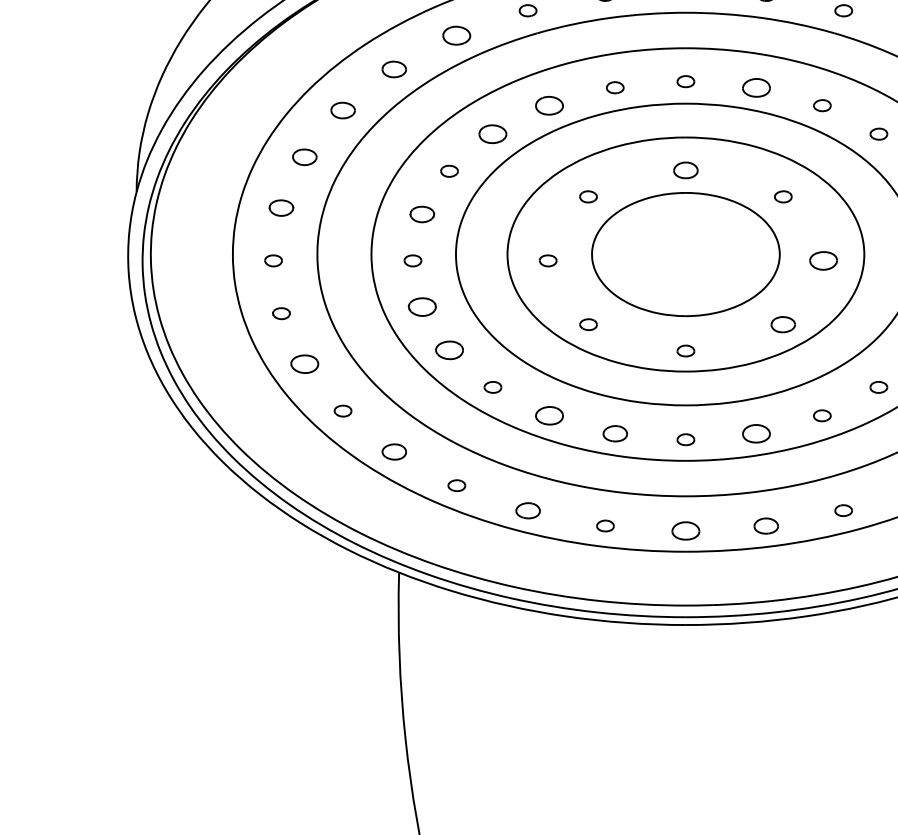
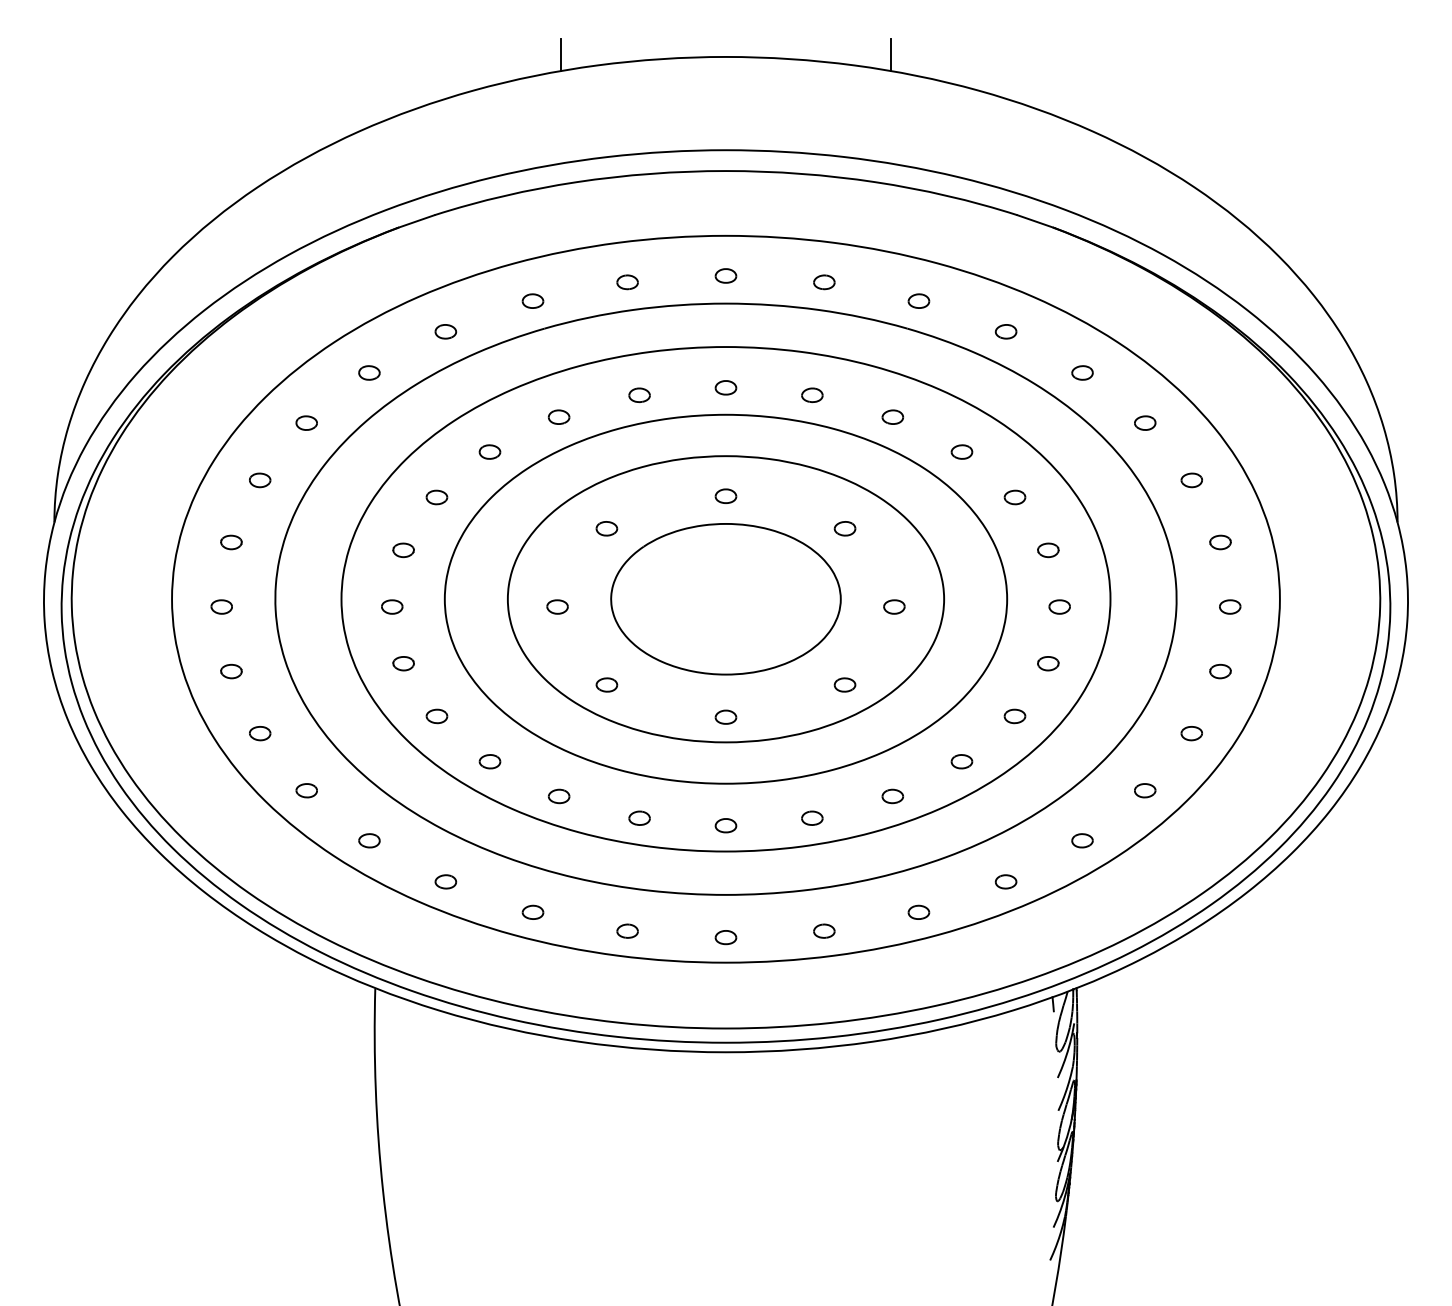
part: (456, 35) -> (445, 331), size x0.62
part: (394, 69) -> (369, 372), size x0.71
part: (756, 87) -> (812, 394), size x0.62
part: (548, 105) -> (558, 416), size x0.62
part: (342, 109) -> (306, 422), size x0.71
part: (492, 133) -> (489, 451), size x0.62
part: (305, 157) -> (260, 480), size x0.71
part: (685, 169) -> (725, 495), size x0.71
part: (281, 208) -> (231, 542), size x0.71
part: (422, 214) -> (403, 550), size x0.71
part: (823, 260) -> (894, 606), size x0.62
part: (422, 307) -> (403, 663), size x0.62
part: (782, 324) -> (844, 684), size x0.71
part: (449, 350) -> (436, 716), size x0.62
part: (305, 364) -> (260, 733), size x0.62
part: (548, 415) -> (558, 796), size x0.62
part: (615, 433) -> (639, 817), size x0.71
part: (756, 433) -> (812, 817), size x0.62
part: (394, 451) -> (369, 840), size x0.71
part: (527, 509) -> (532, 911), size x0.71
part: (766, 525) -> (824, 930), size x0.71
part: (685, 531) -> (725, 937), size x0.62

